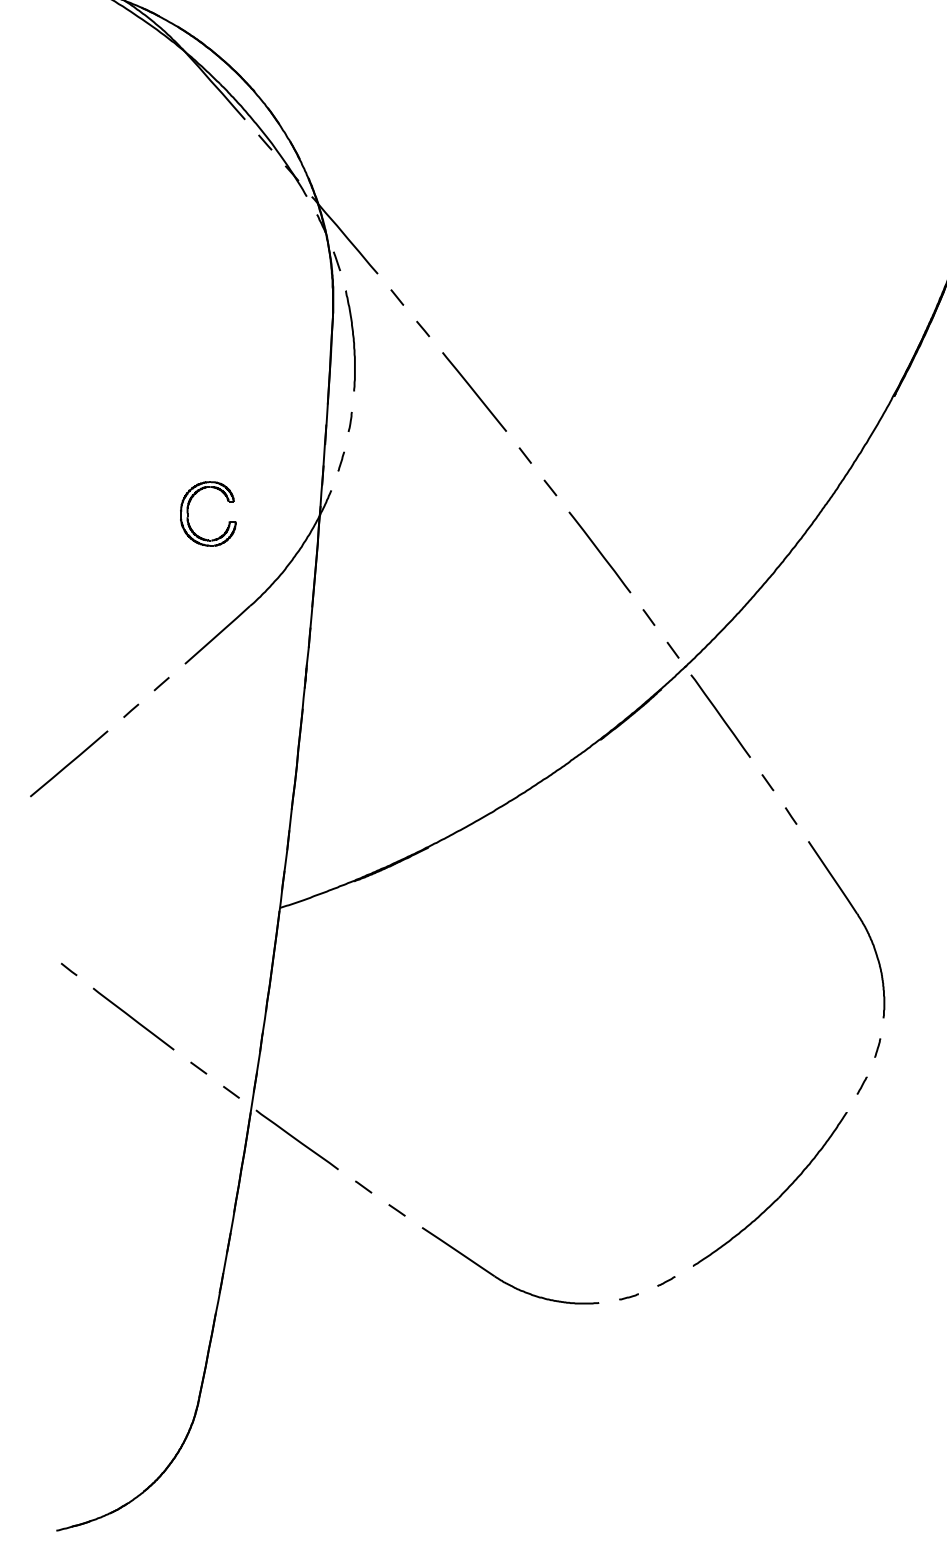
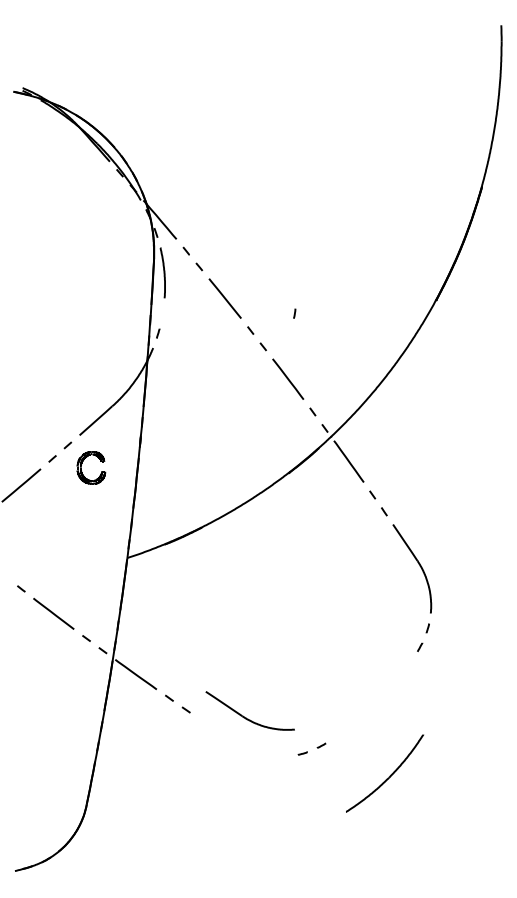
curve: (349, 421) -> (294, 313), moved
part: (190, 507) -> (82, 464), moved
part: (771, 1189) -> (385, 773), moved
part: (502, 1278) -> (246, 717), moved

